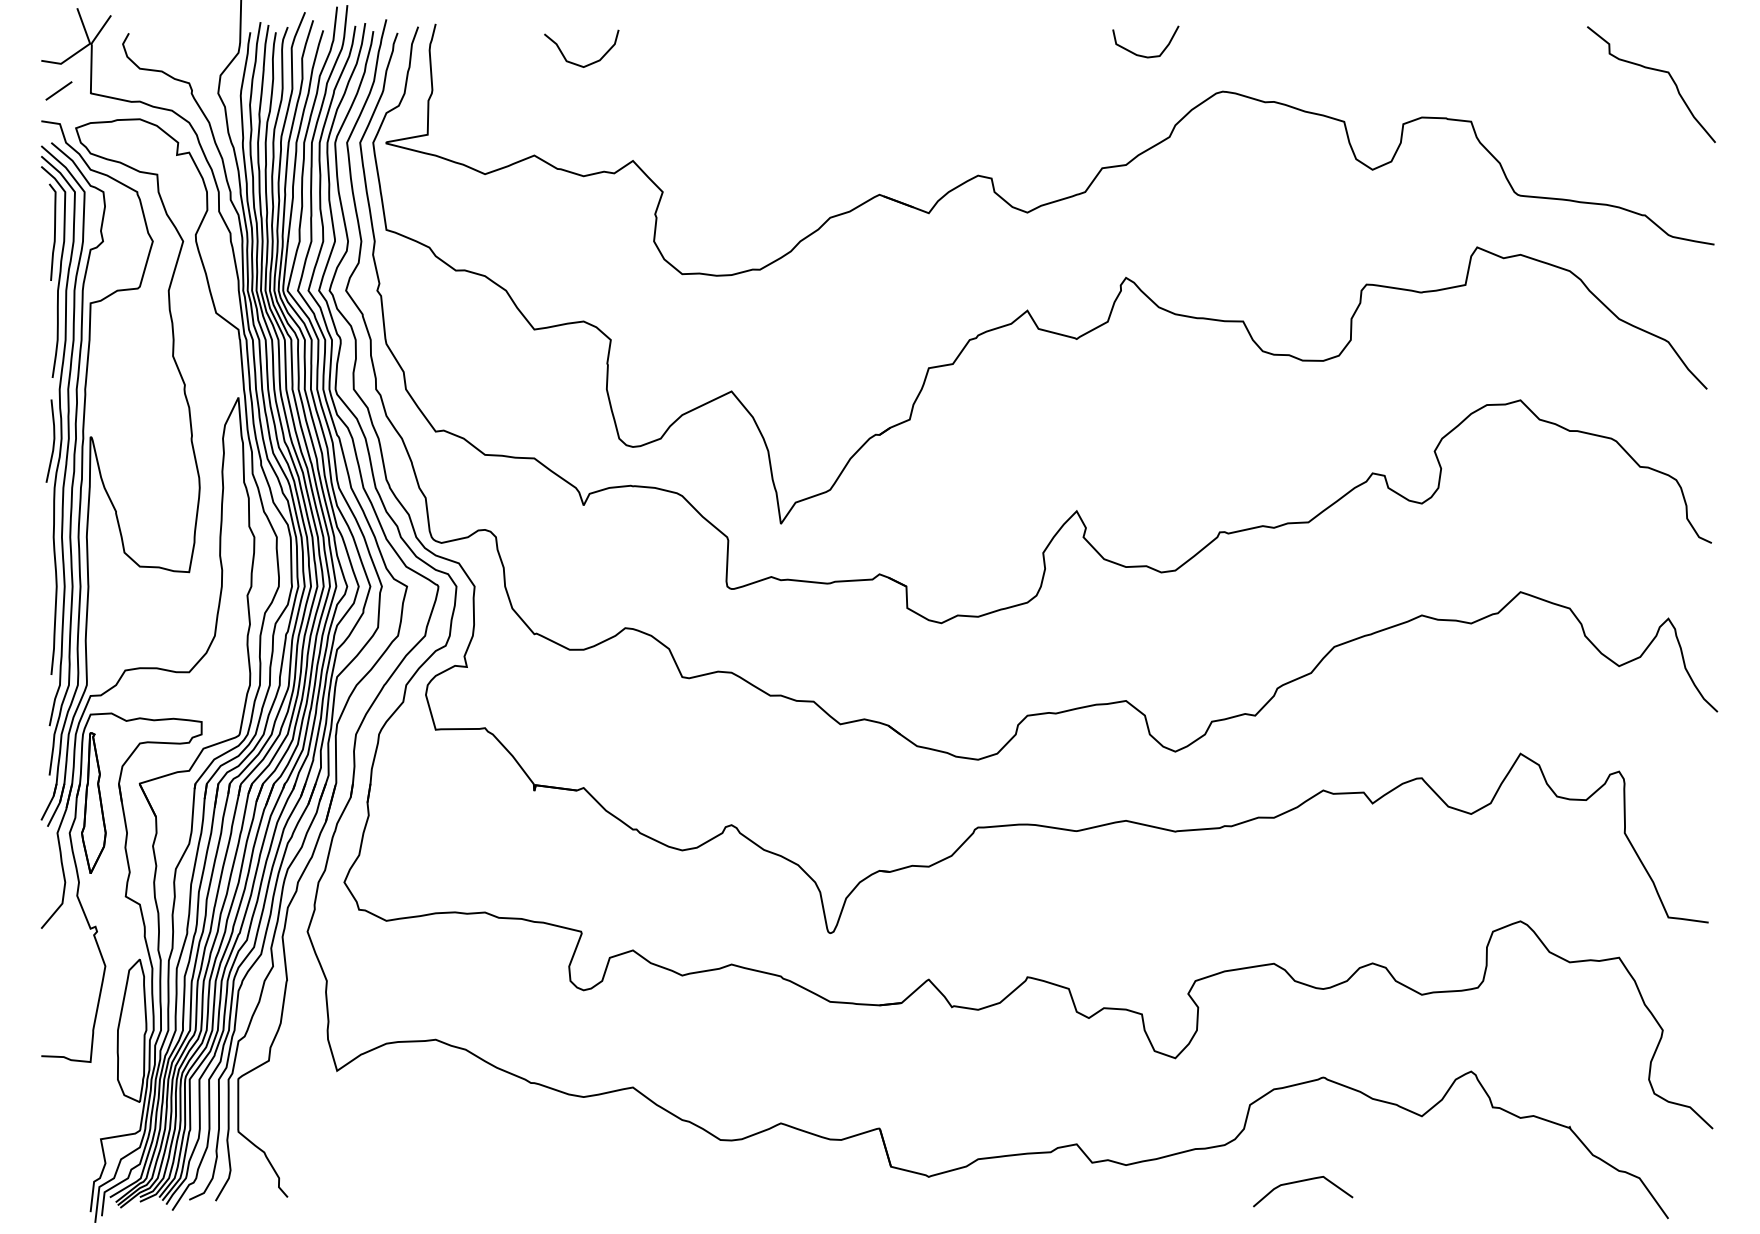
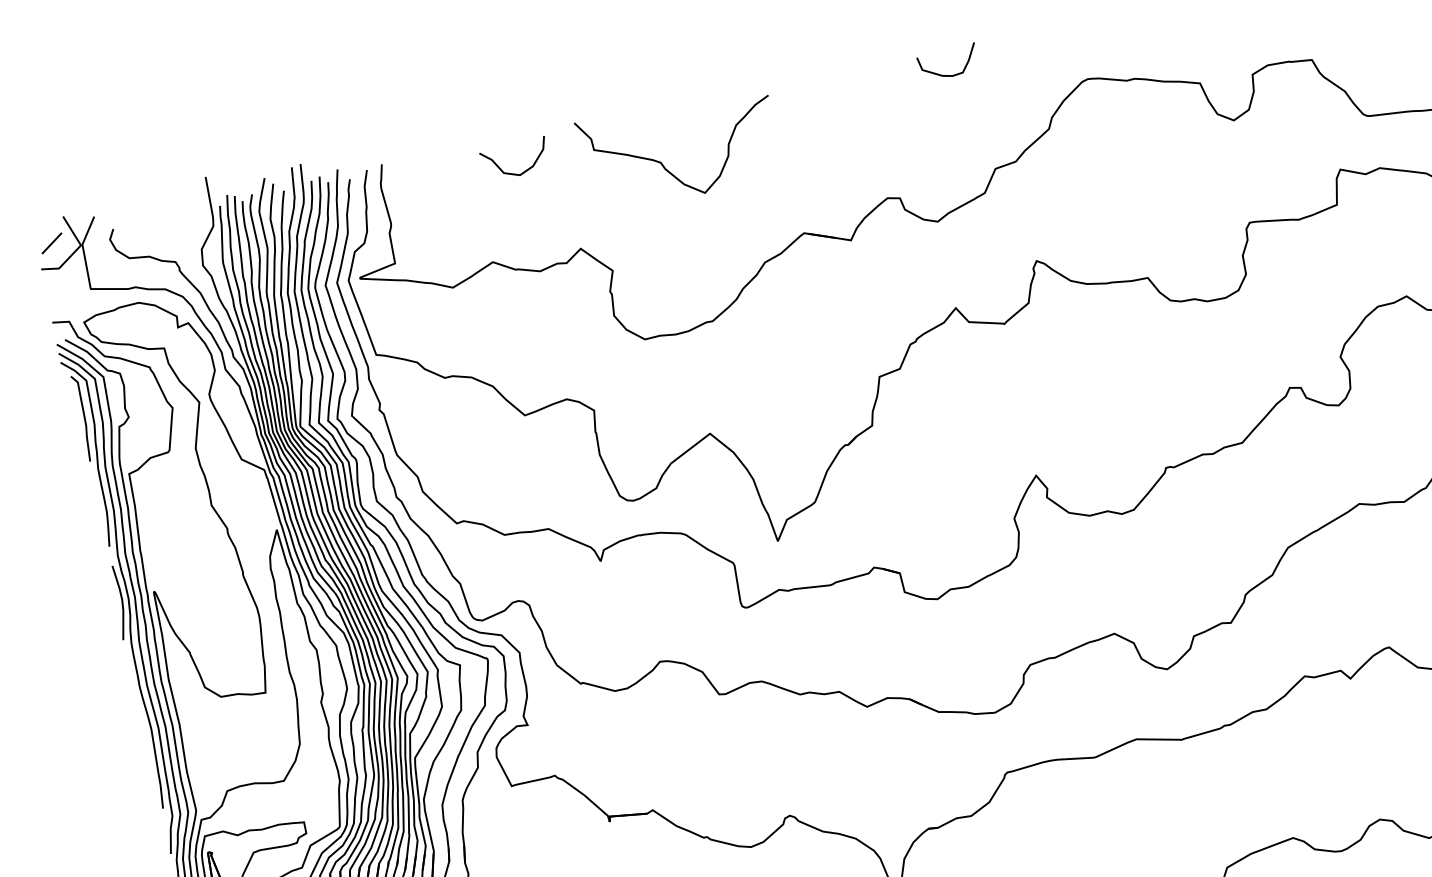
curve: (1144, 55) -> (949, 74), moved
curve: (741, 87) -> (662, 164), added
line: (58, 90) -> (51, 243), moved

